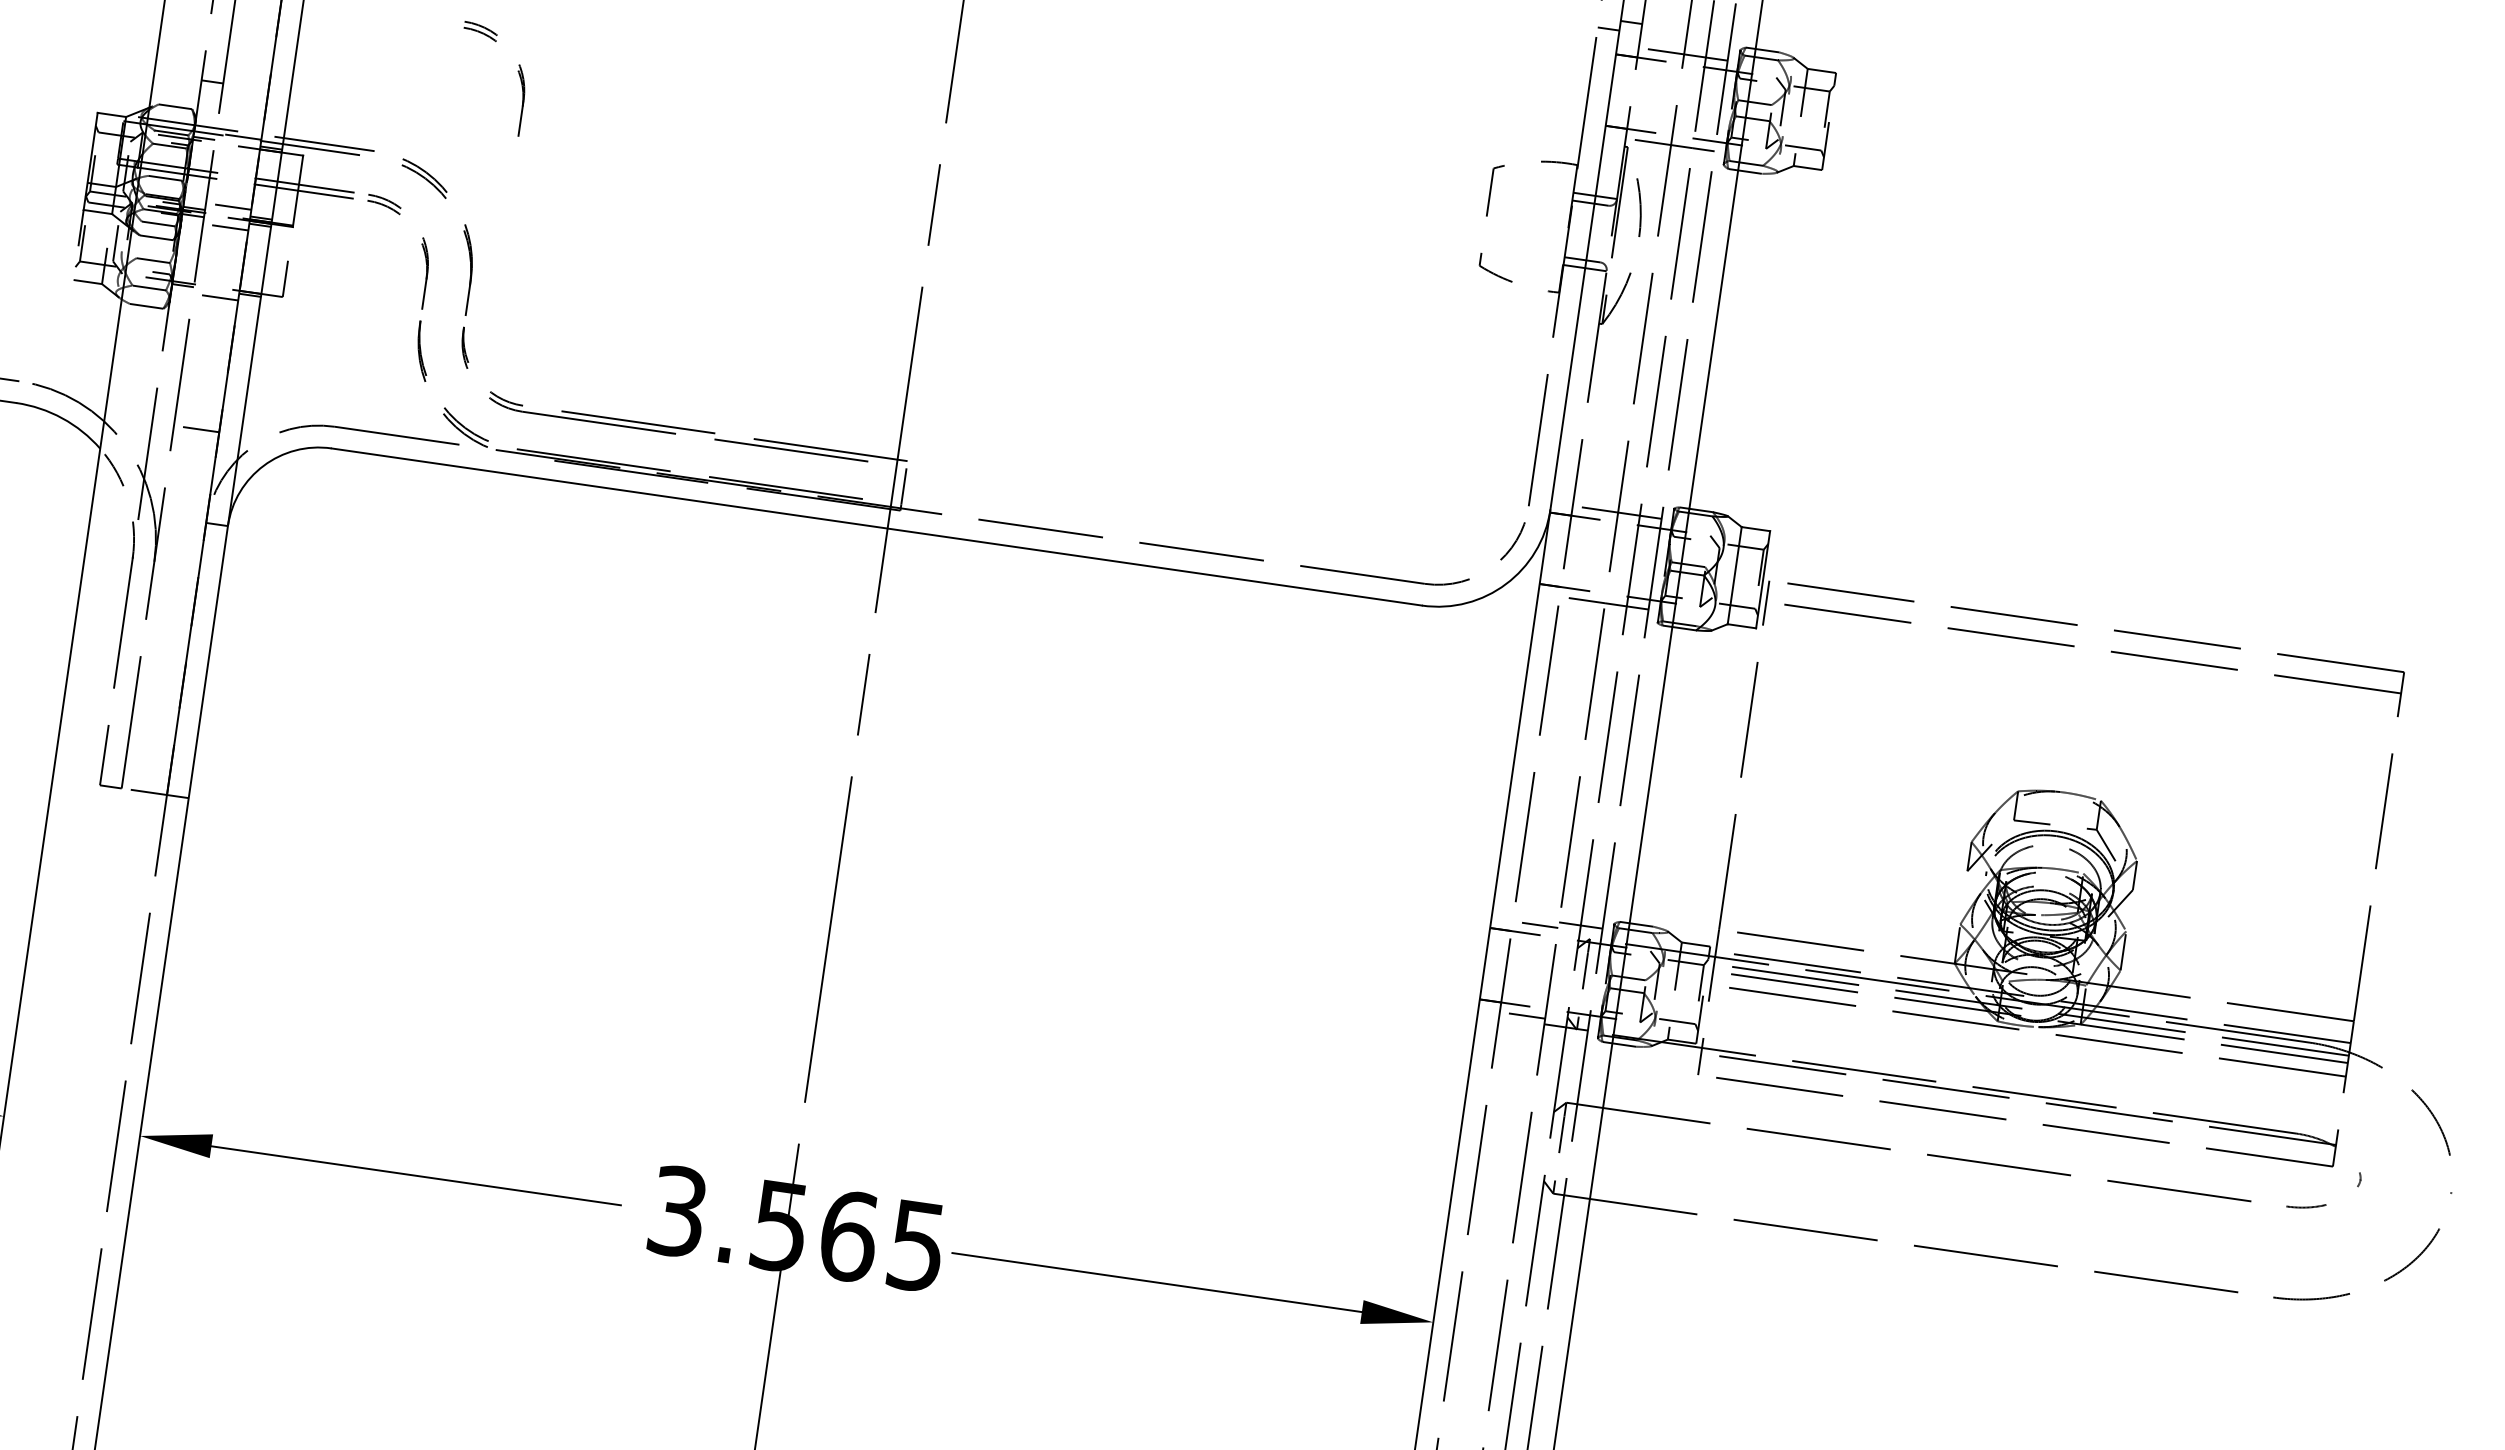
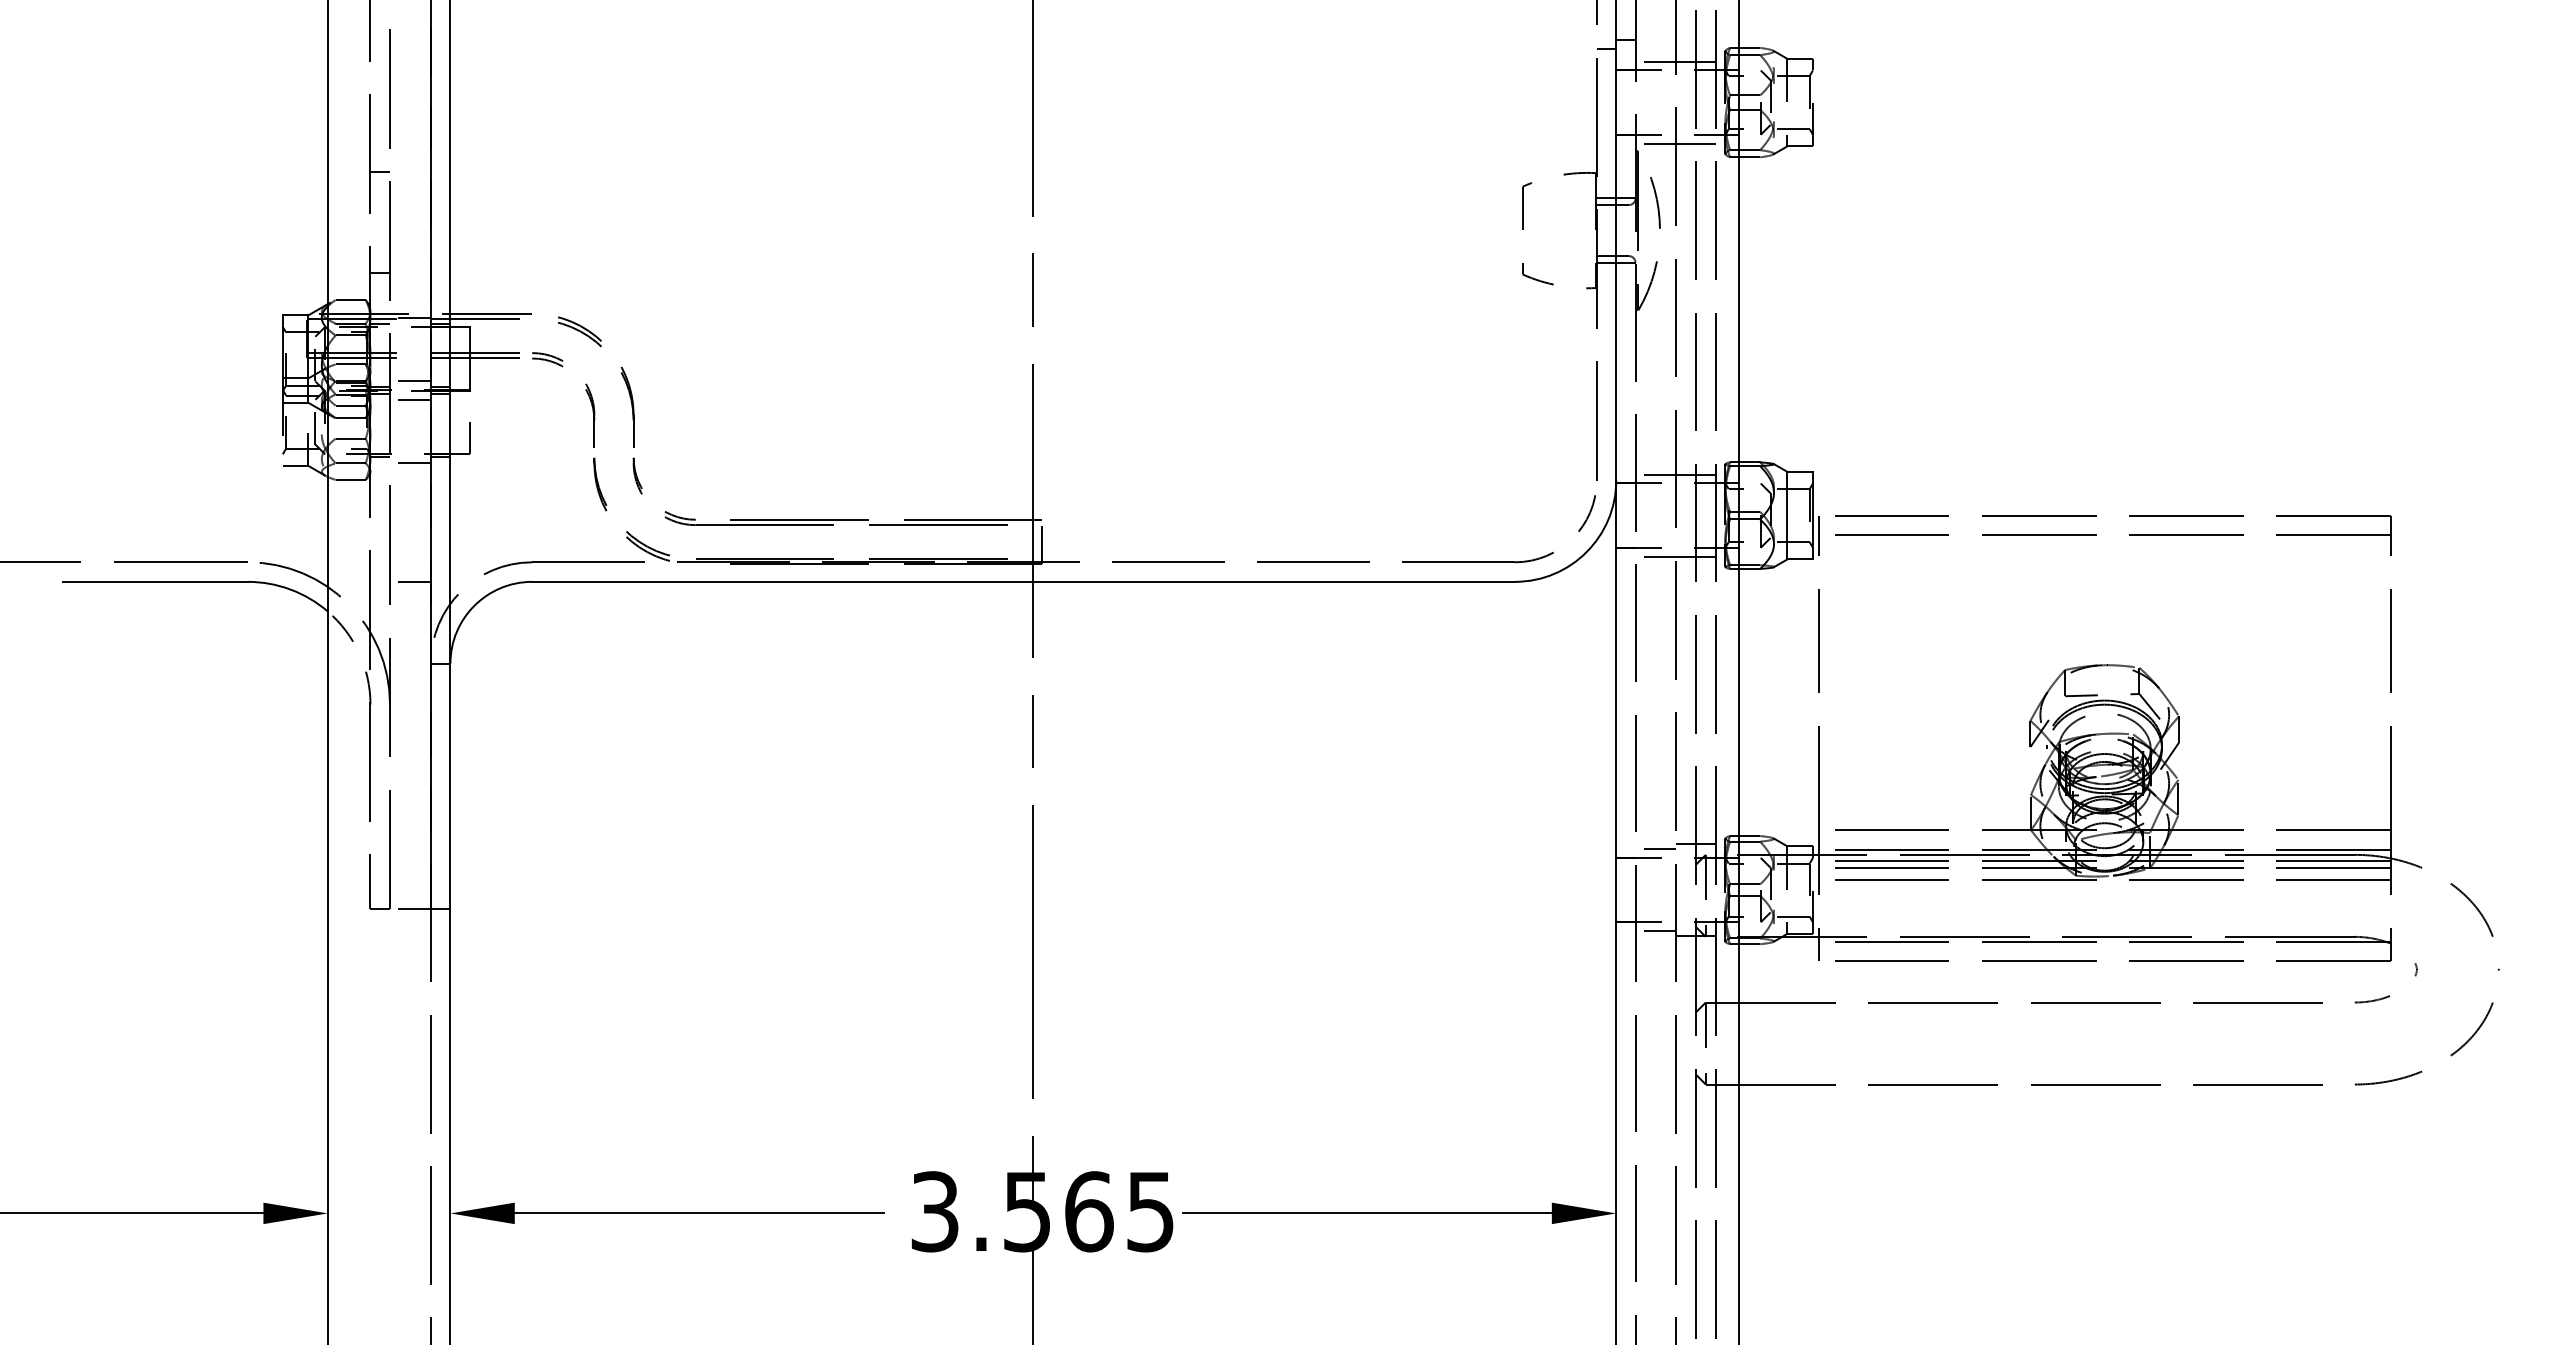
part: (517, 71) -> (648, 225), removed

